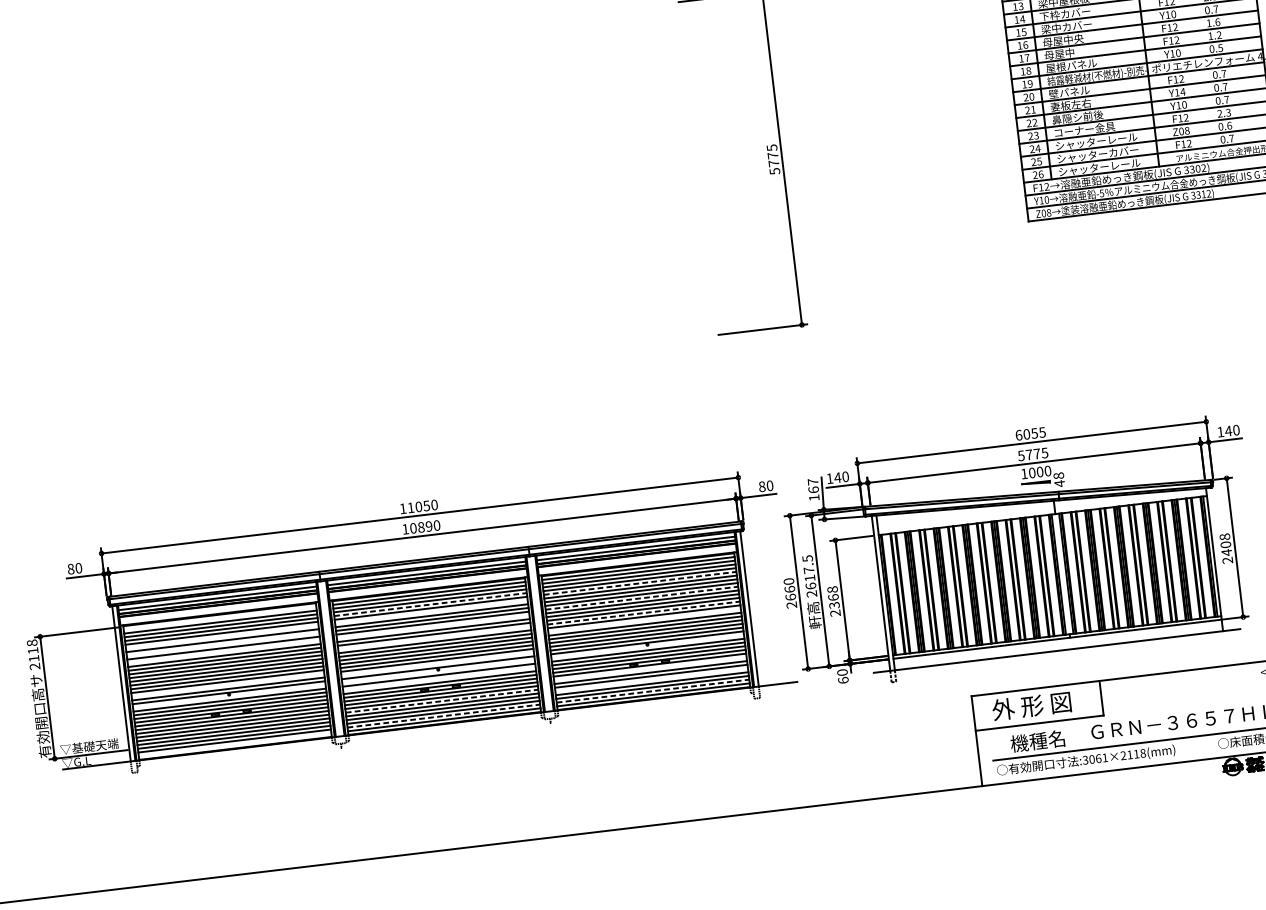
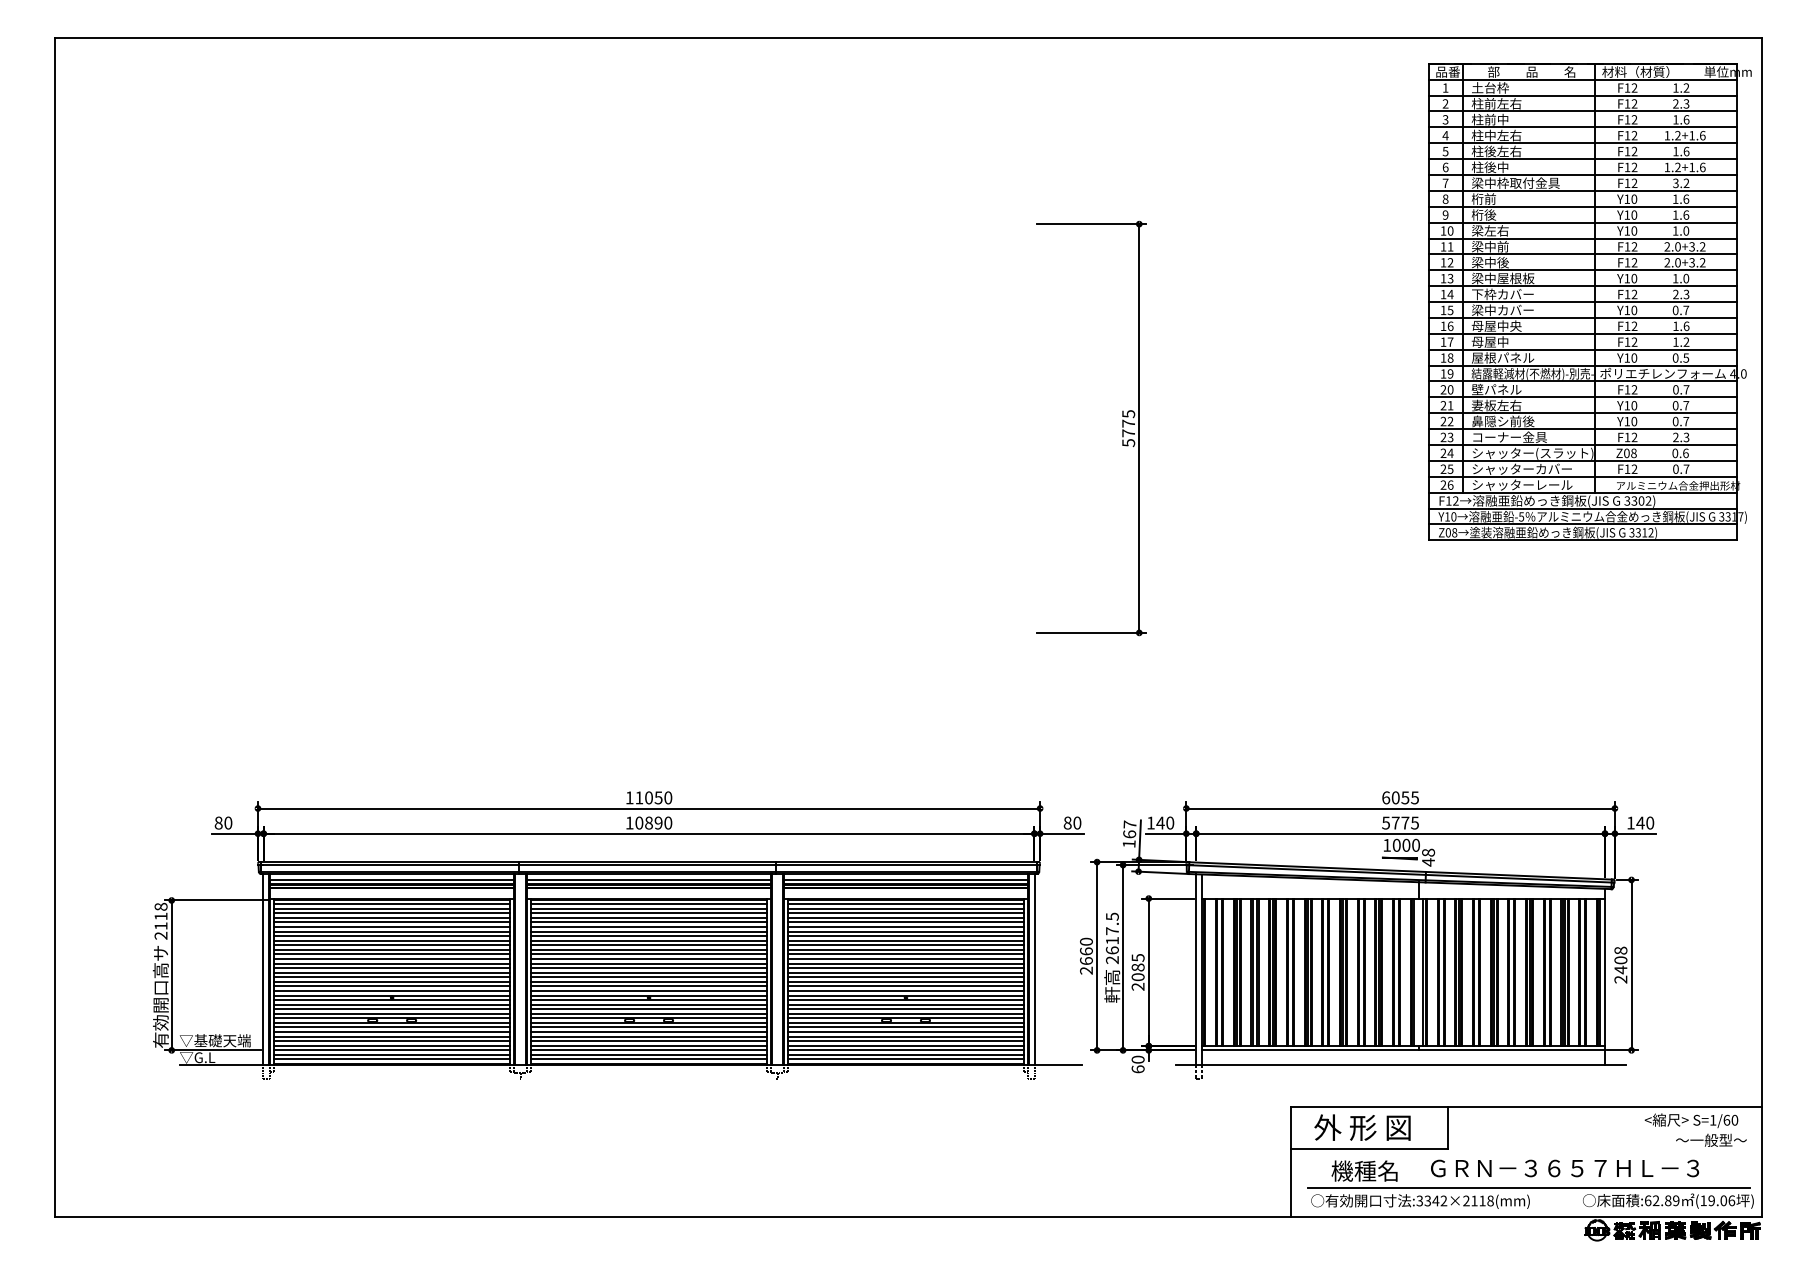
text: (1183, 91) -> (1634, 405), Y14 -> Y10
text: (1130, 137) -> (1564, 453), シャッターレール -> シャッター(スラット)
line: (640, 583) -> (906, 922), dashed -> solid
text: (833, 597) -> (1137, 967), 2368 -> 2085
line: (642, 598) -> (906, 940), dashed -> solid
line: (430, 604) -> (649, 917), dashed -> solid
line: (431, 612) -> (648, 927), added
line: (644, 612) -> (906, 958), dashed -> solid
line: (219, 618) -> (391, 904), added
line: (644, 620) -> (905, 968), added
line: (432, 627) -> (648, 945), added
line: (221, 637) -> (391, 927), added
line: (434, 637) -> (648, 958), added
line: (222, 644) -> (391, 936), added
line: (647, 646) -> (905, 1000), added
line: (223, 652) -> (391, 945), added
line: (437, 663) -> (648, 990), added
line: (649, 668) -> (905, 1027), added
line: (438, 671) -> (648, 1000), added
line: (438, 679) -> (648, 1009), added
line: (651, 680) -> (905, 1041), added
line: (227, 685) -> (391, 986), added
line: (653, 690) -> (906, 1054), dashed -> solid
line: (228, 696) -> (391, 1000), added
line: (442, 701) -> (649, 1036), dashed -> solid
line: (444, 715) -> (649, 1054), dashed -> solid
line: (234, 744) -> (391, 1059), added
text: (1098, 758) -> (1435, 1200), :3061×2118(mm) -> :3342×2118(mm)

